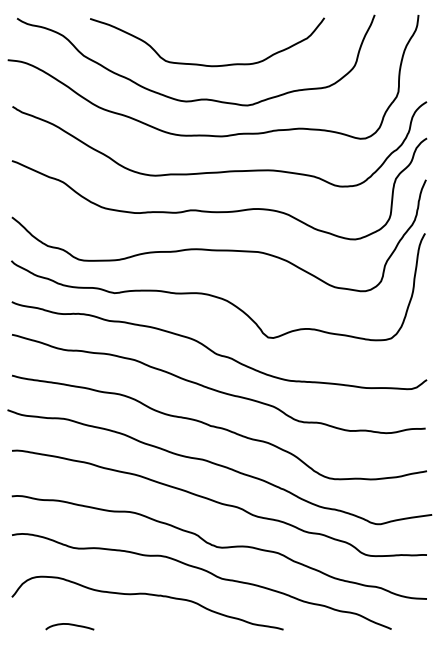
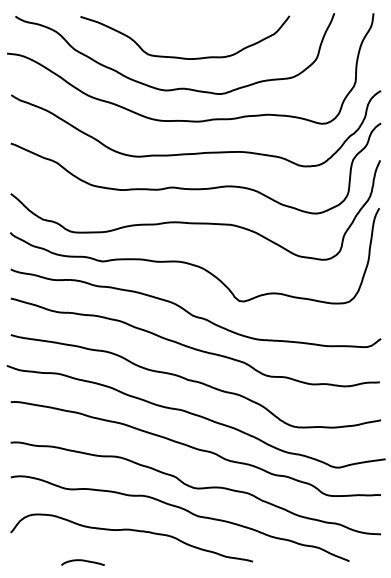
curve: (69, 625) -> (82, 561), moved

